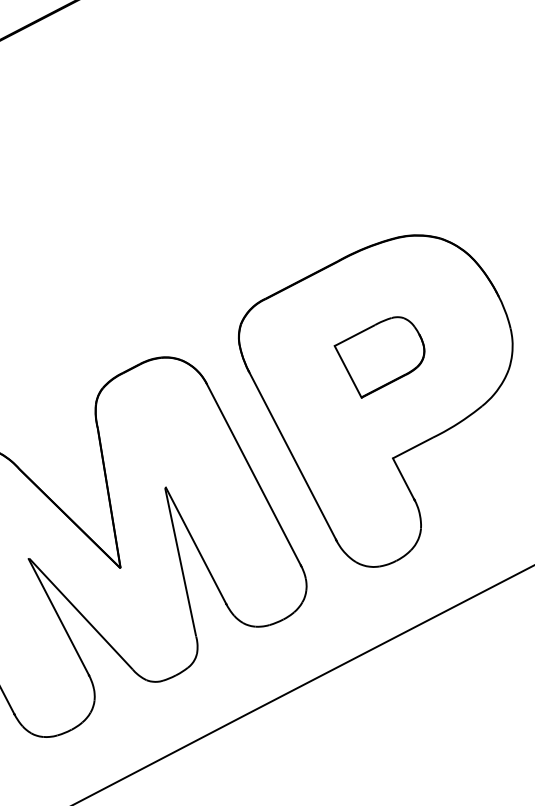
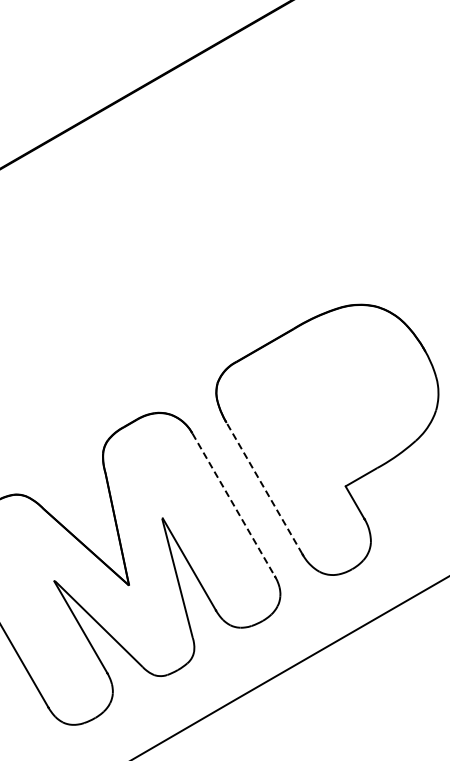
part: (378, 356) -> (330, 404), removed
line: (292, 456) -> (264, 488), solid -> dashed
line: (253, 475) -> (233, 505), solid -> dashed

